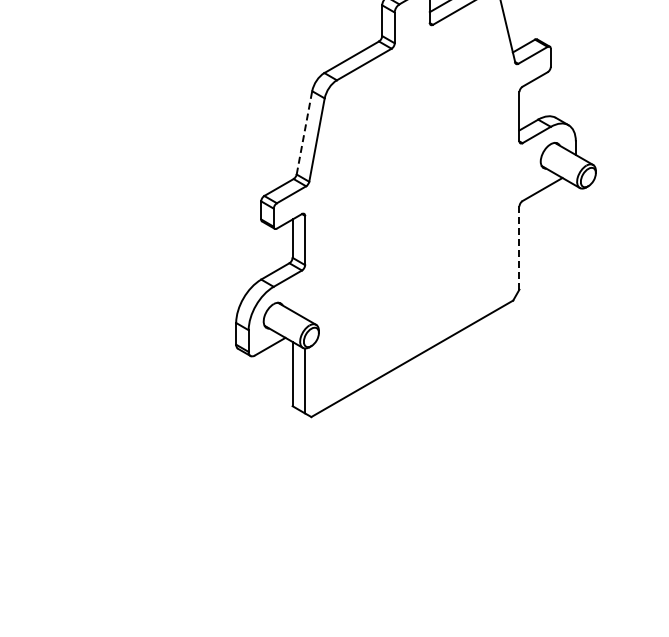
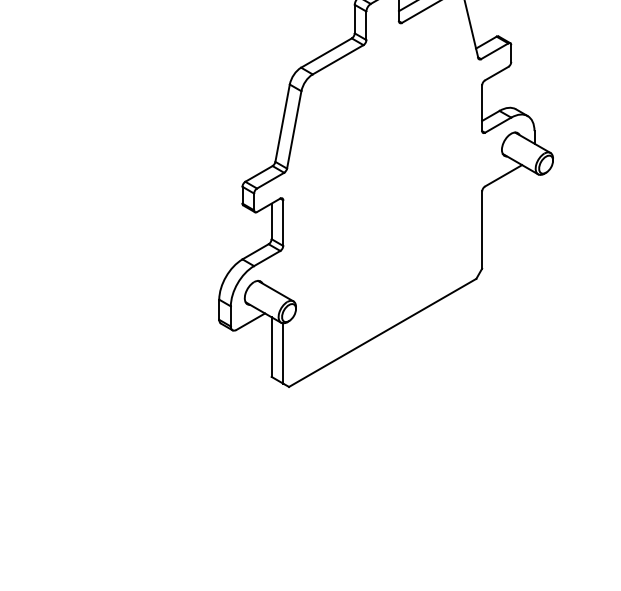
line: (304, 132) -> (282, 122), dashed -> solid
line: (519, 248) -> (482, 230), dashed -> solid

